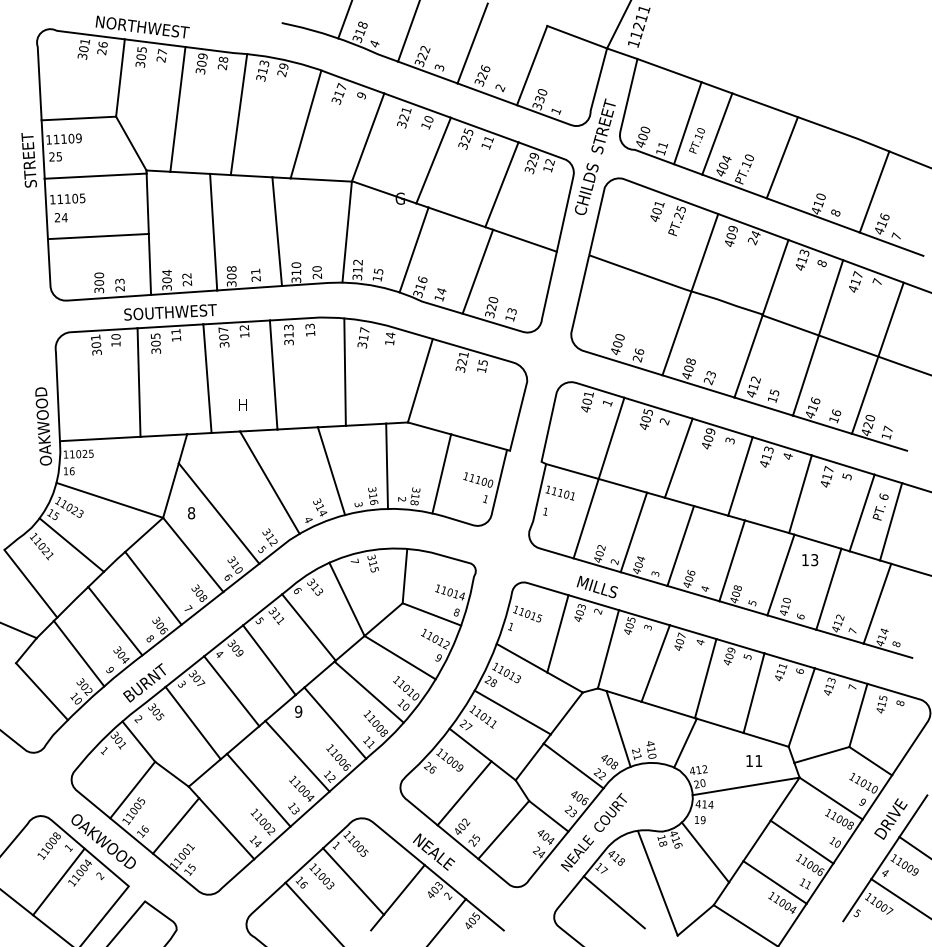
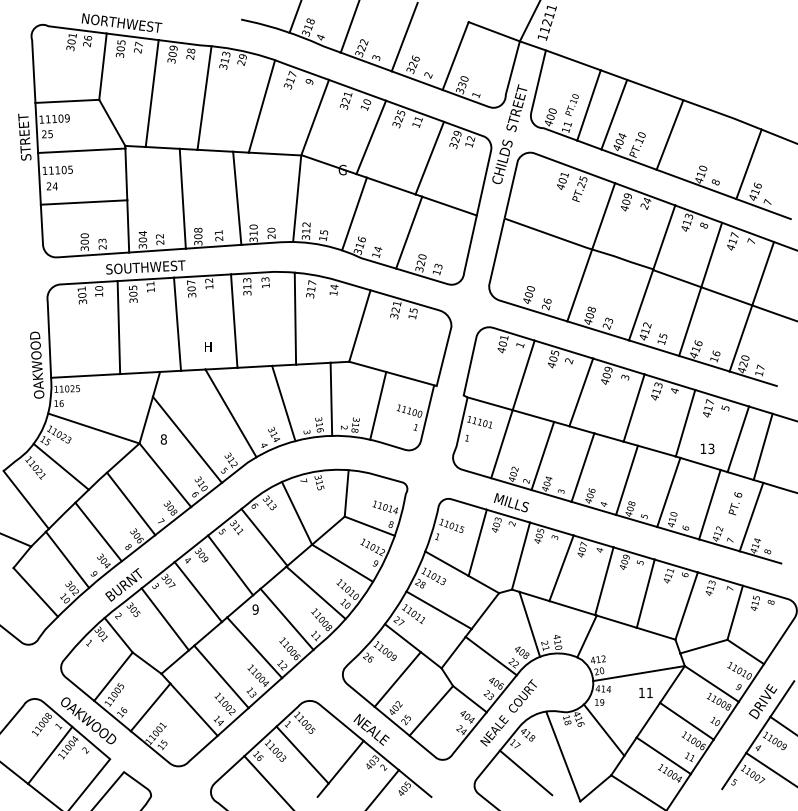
text: (696, 140) -> (571, 104), moved
text: (880, 506) -> (735, 503), moved
text: (810, 560) -> (707, 449), moved
text: (754, 760) -> (646, 692), moved

